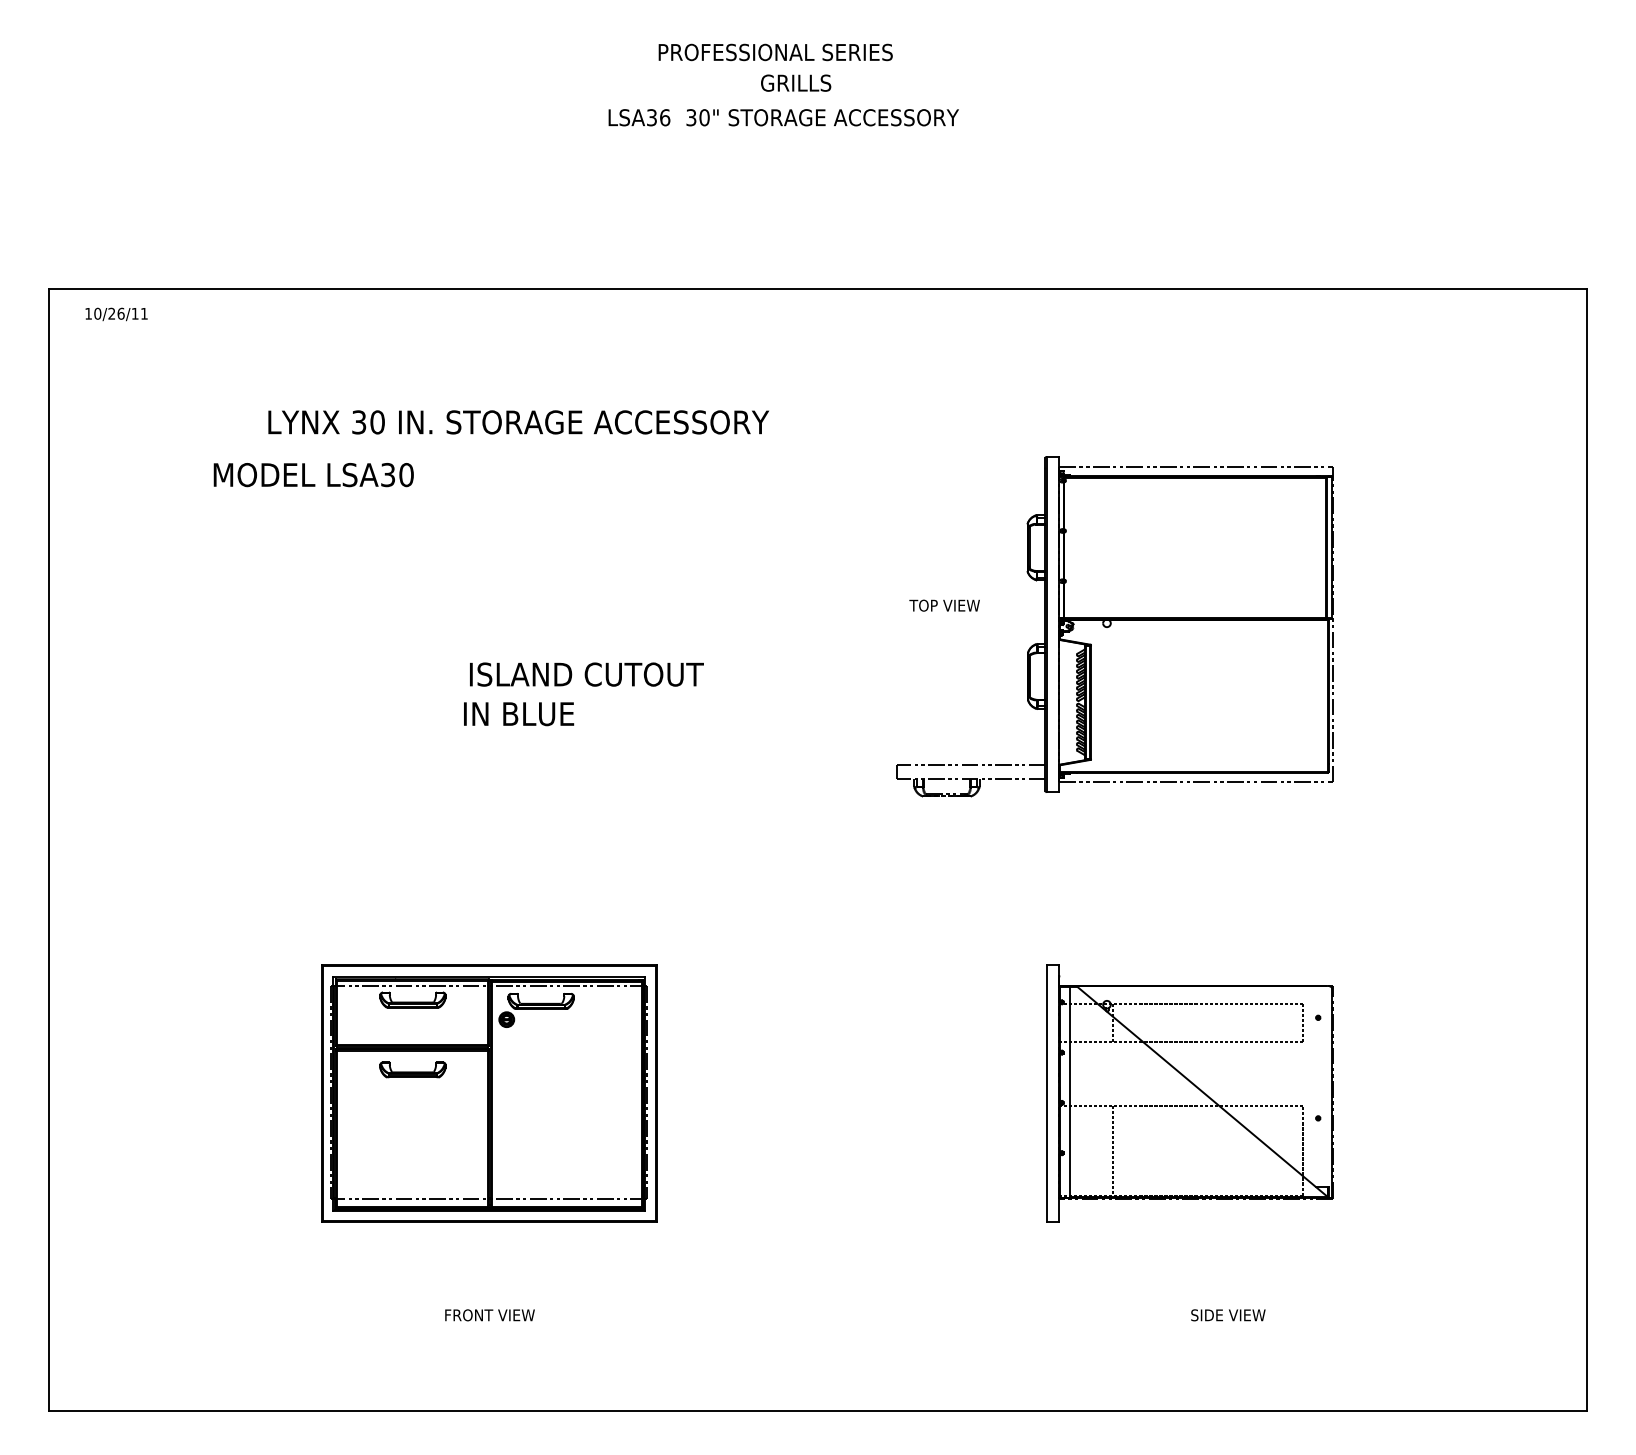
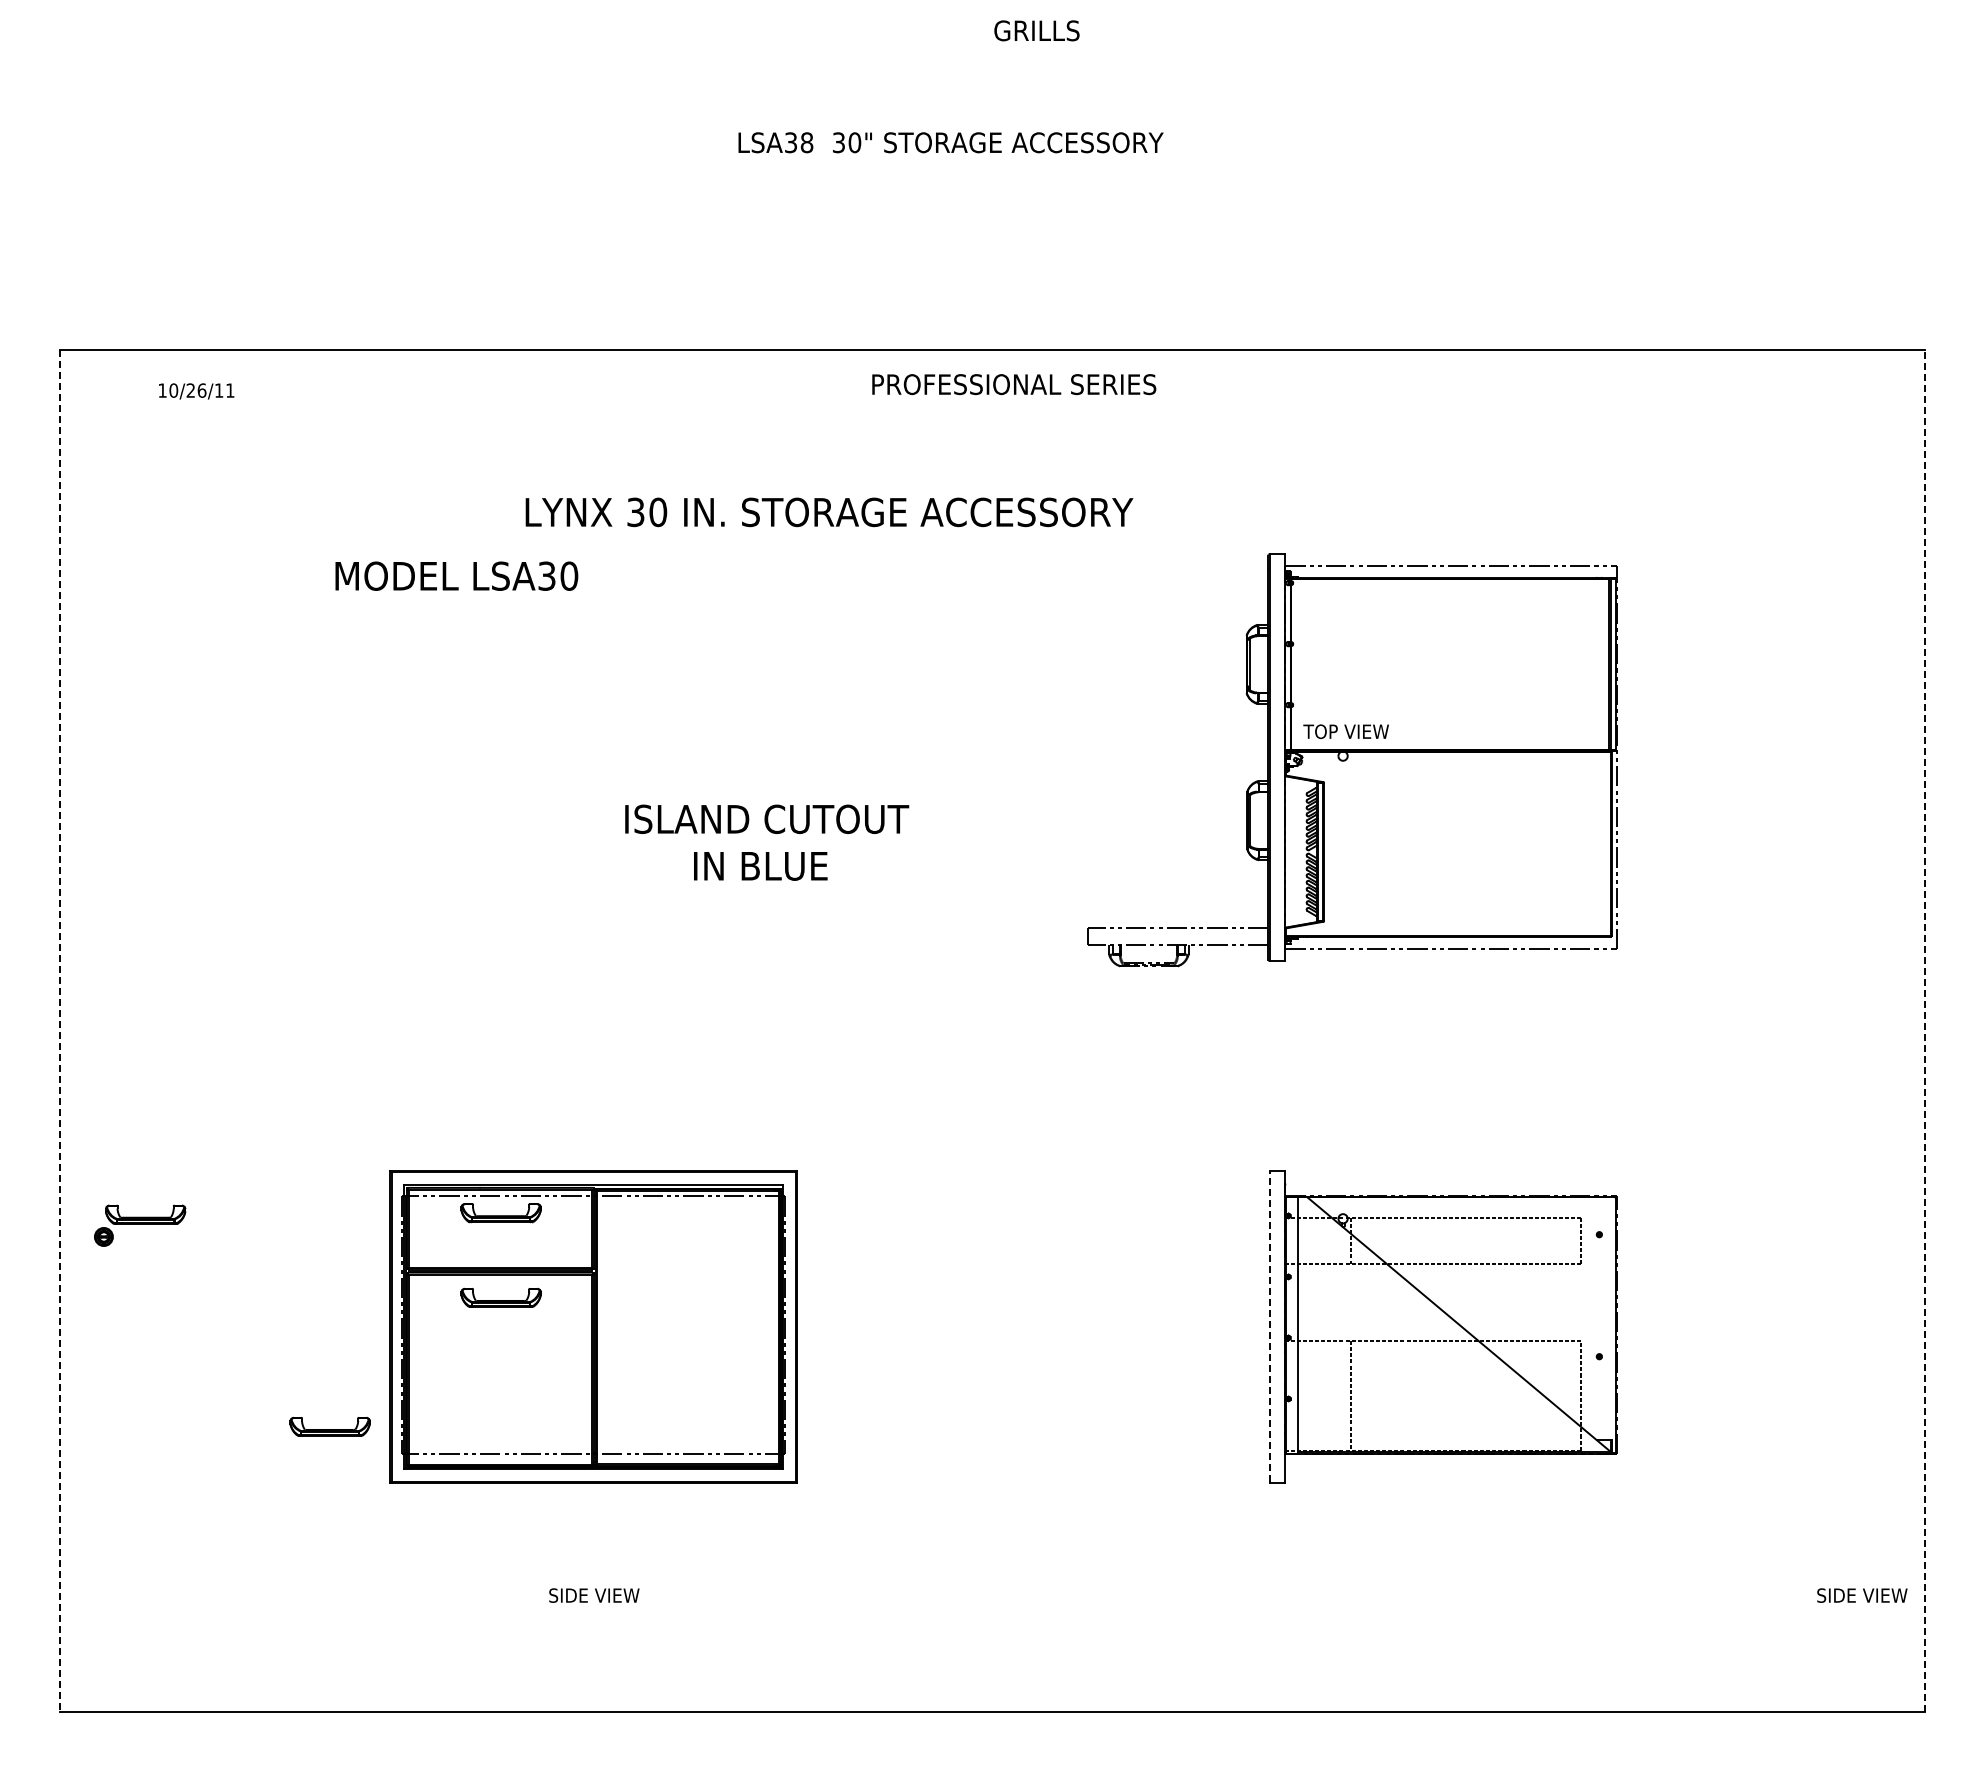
text: (775, 52) -> (1014, 384), moved
text: (795, 82) -> (1036, 30), moved
text: (664, 117) -> (806, 142), LSA36 -> LSA38
text: (116, 314) -> (196, 391), moved
text: (518, 422) -> (829, 512), moved
text: (313, 474) -> (456, 575), moved
text: (944, 605) -> (1345, 731), moved
text: (587, 673) -> (767, 818), moved
text: (518, 714) -> (760, 866), moved
line: (48, 850) -> (59, 1031), solid -> dashed
line: (1587, 850) -> (1925, 1031), solid -> dashed
part: (536, 1010) -> (140, 1225), moved
line: (1046, 1093) -> (1269, 1326), solid -> dashed
part: (271, 1175) -> (329, 1426), added
text: (489, 1315) -> (594, 1595), FRONT VIEW -> SIDE VIEW
text: (1228, 1315) -> (1862, 1595), moved

